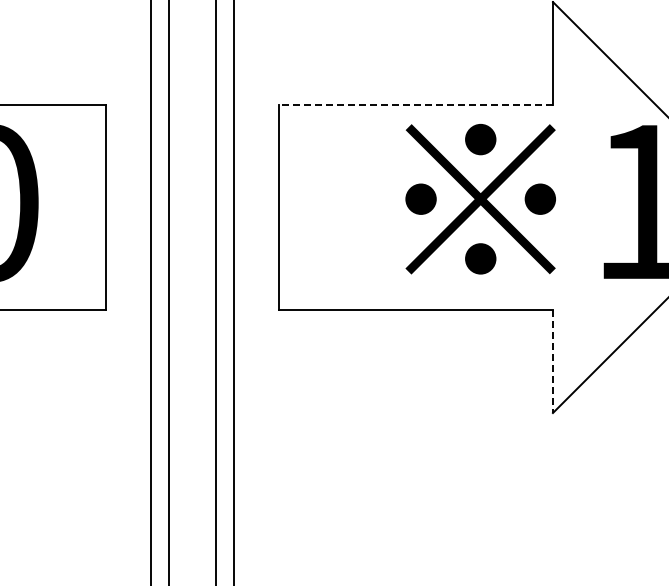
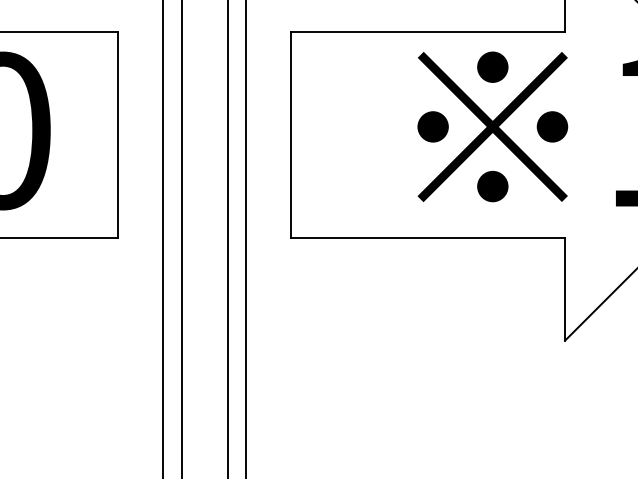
line: (415, 104) -> (427, 32), dashed -> solid
line: (552, 362) -> (564, 290), dashed -> solid

